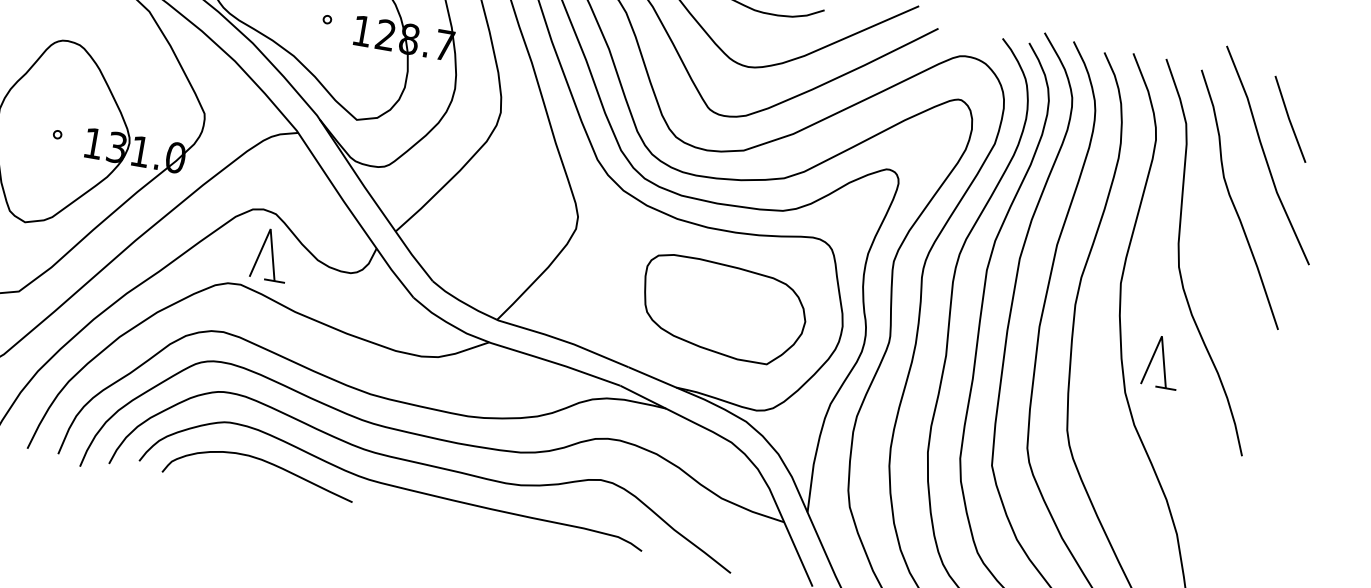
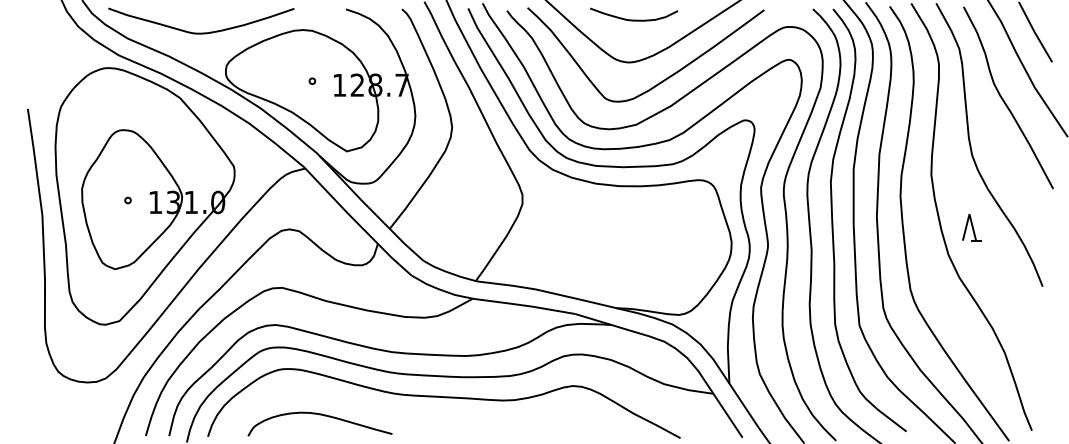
part: (270, 254) -> (300, 261), removed
part: (723, 309) -> (641, 244), removed
part: (1161, 362) -> (971, 227), size x0.7
curve: (392, 483) -> (419, 415), removed

